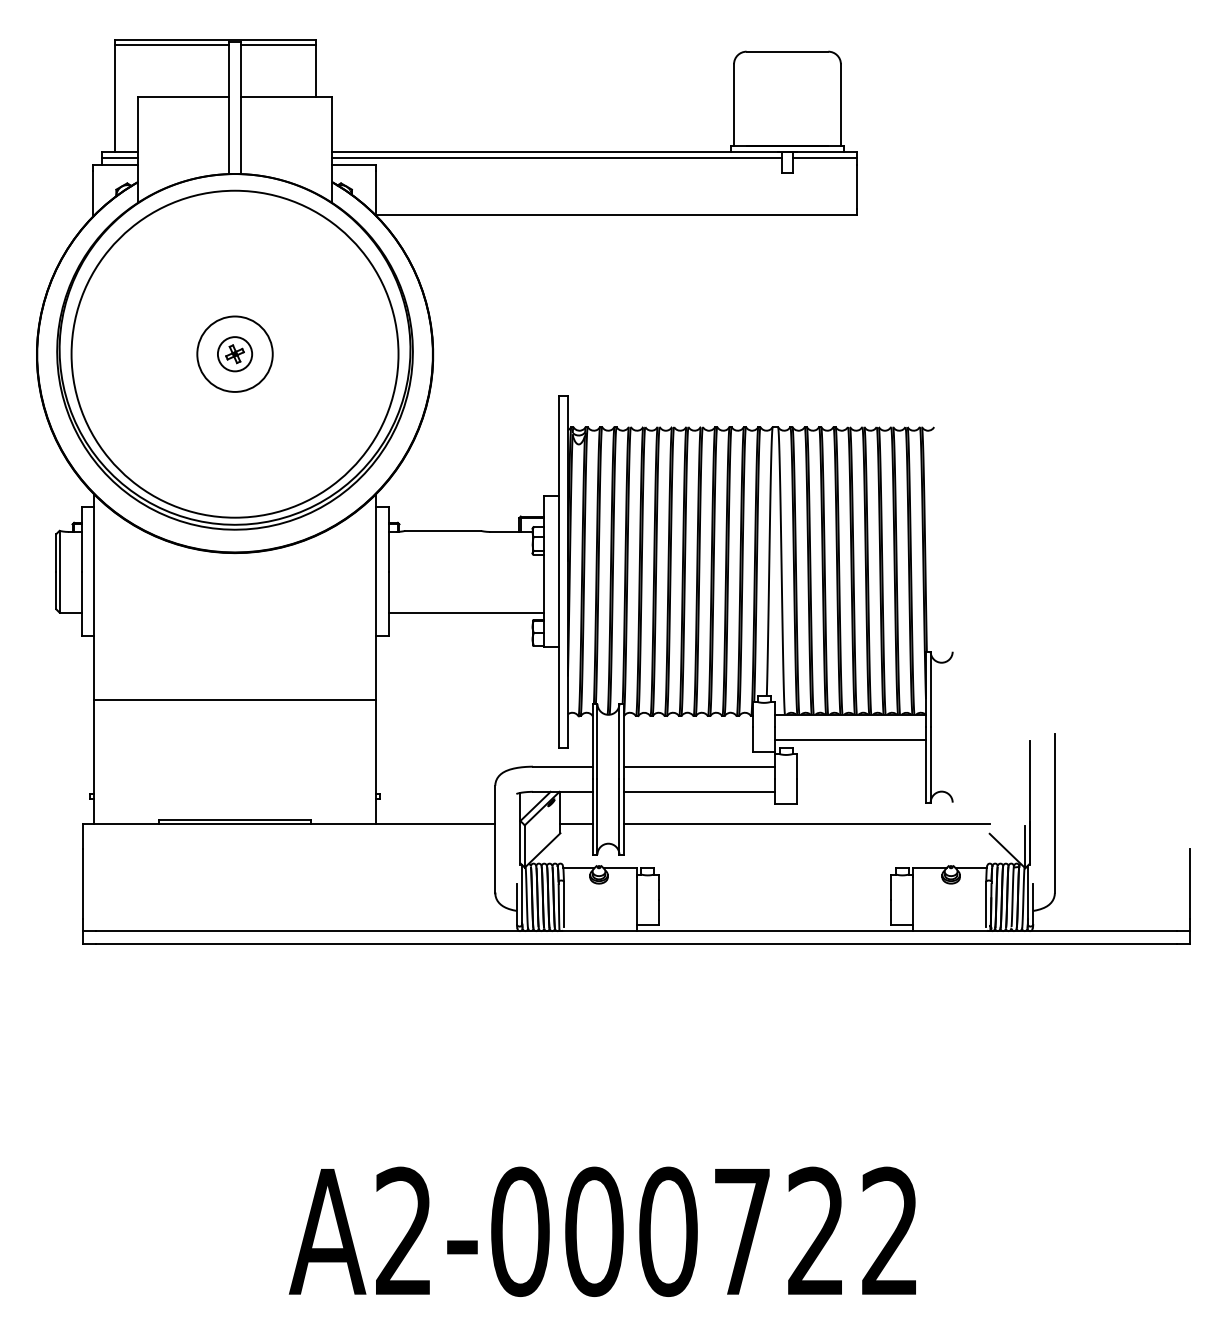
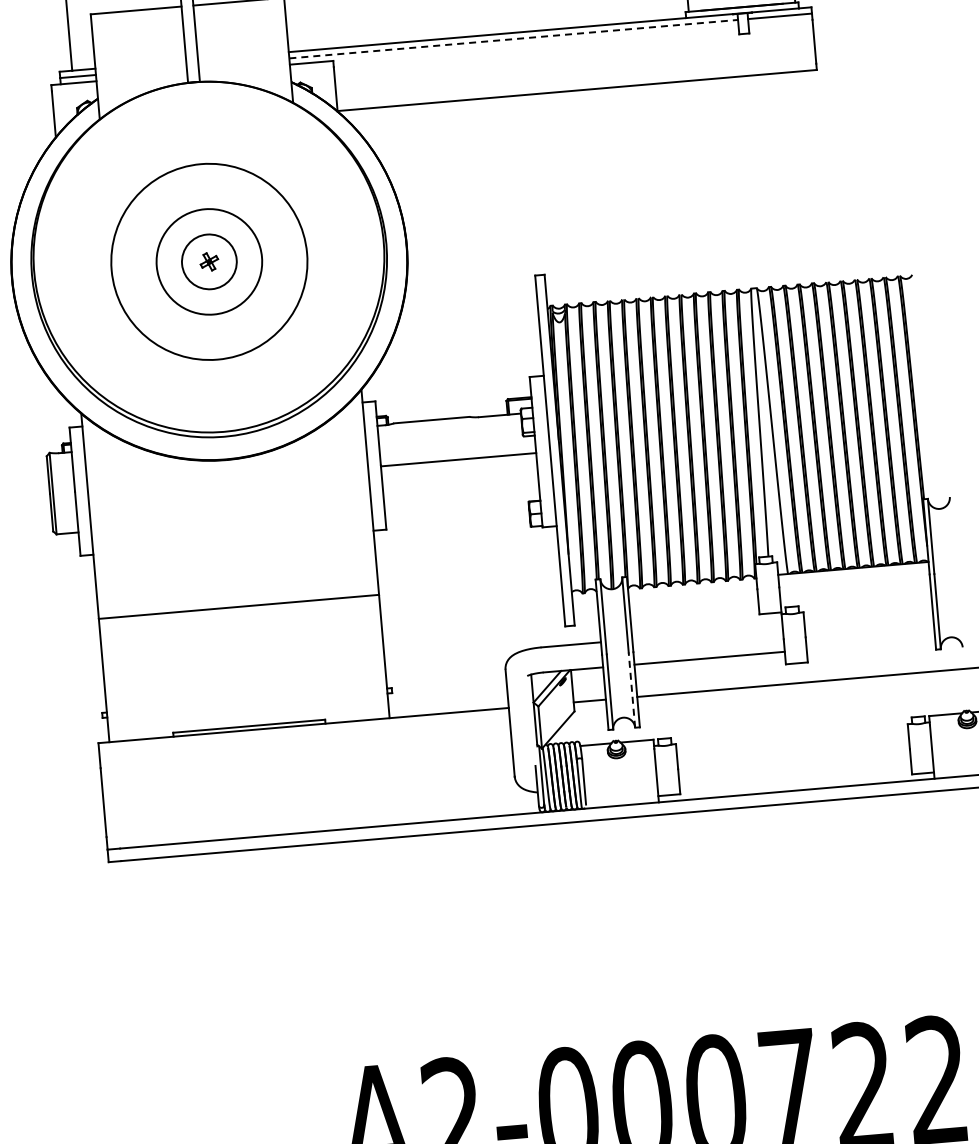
line: (557, 158) -> (513, 39), solid -> dashed
circle: (234, 353) -> (208, 261), size x0.6
circle: (234, 353) -> (208, 261), size x1.4
circle: (234, 354) -> (208, 262), size x1.6
line: (466, 612) -> (458, 459), moved
line: (850, 739) -> (855, 593), removed
line: (699, 766) -> (707, 632), removed
line: (619, 817) -> (632, 690), solid -> dashed

